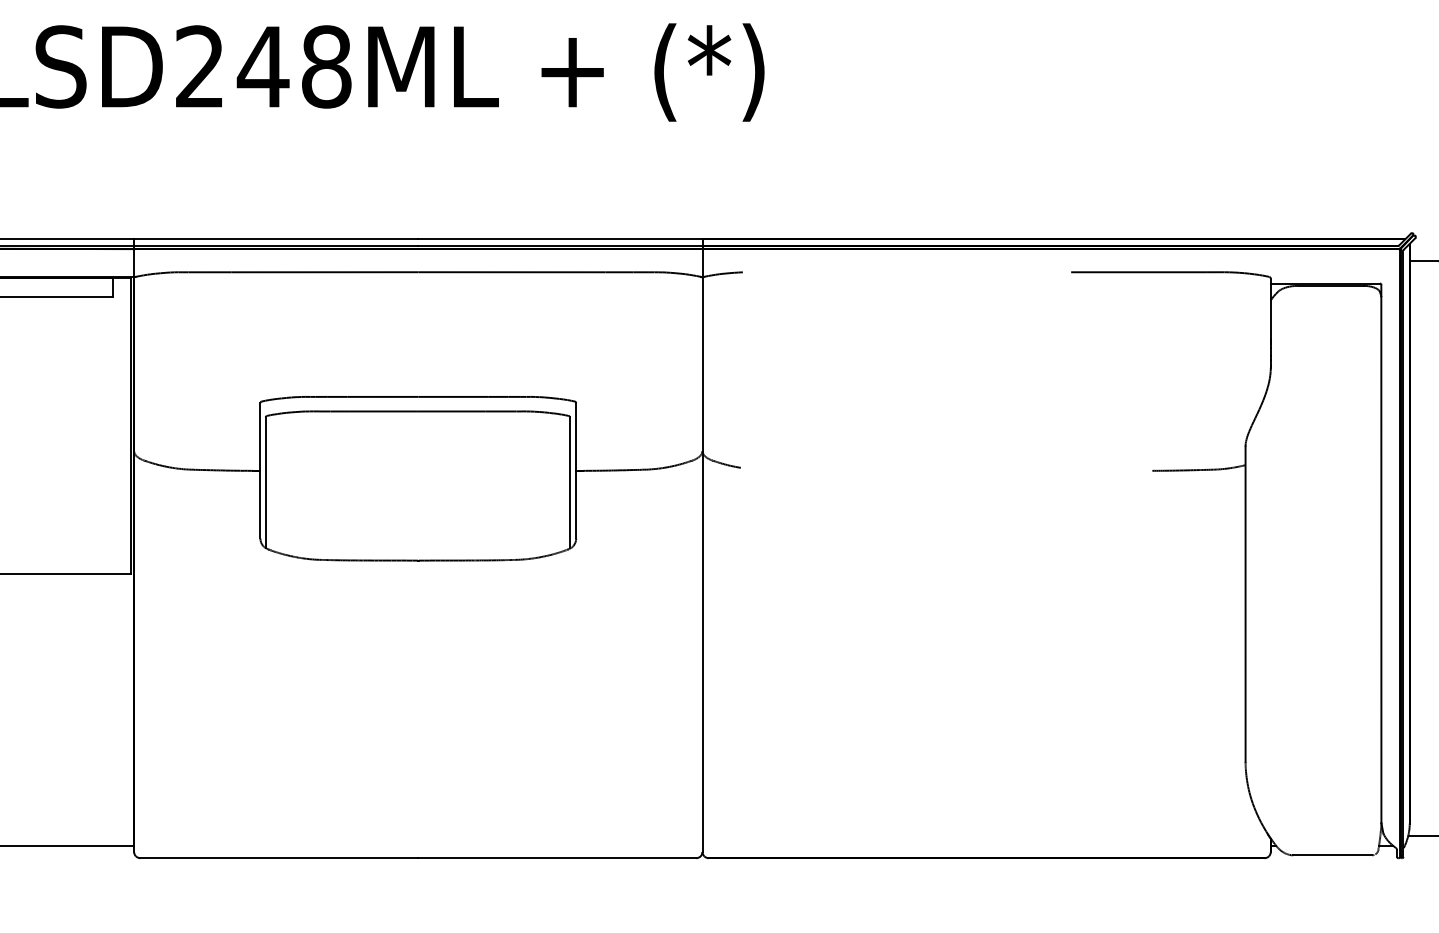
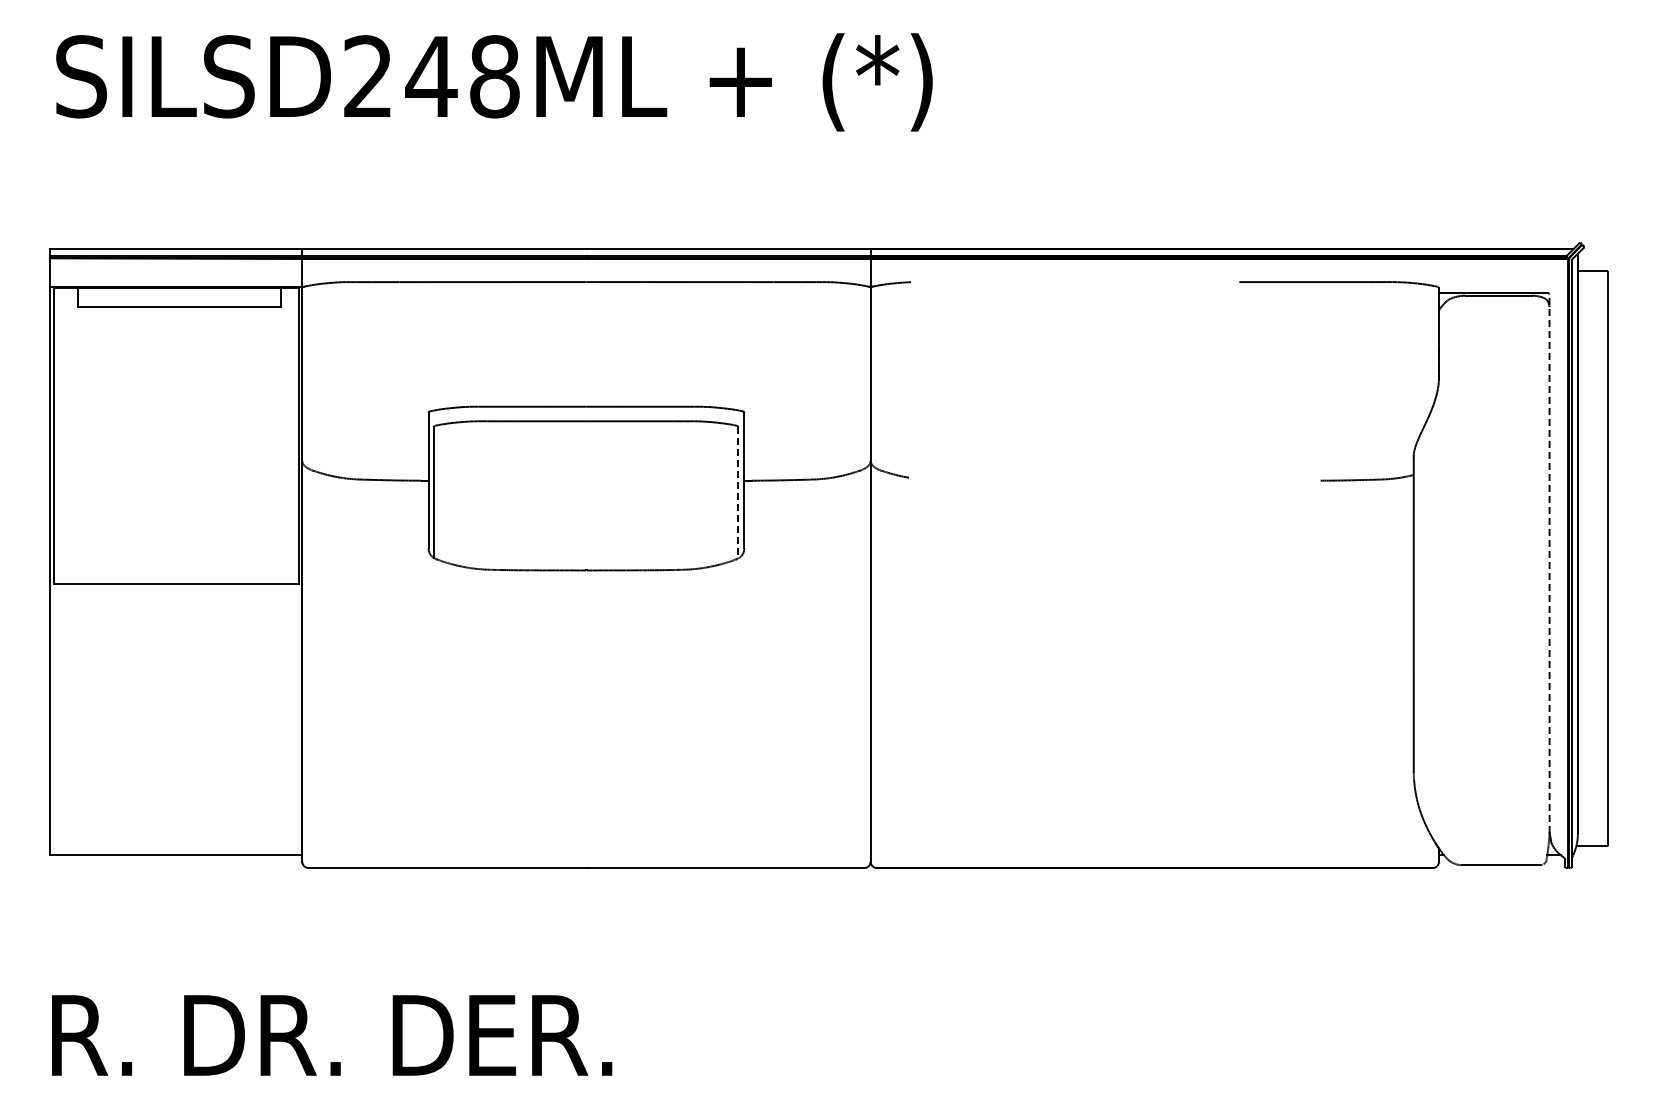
line: (570, 483) -> (738, 493), solid -> dashed
line: (1381, 553) -> (1549, 563), solid -> dashed

